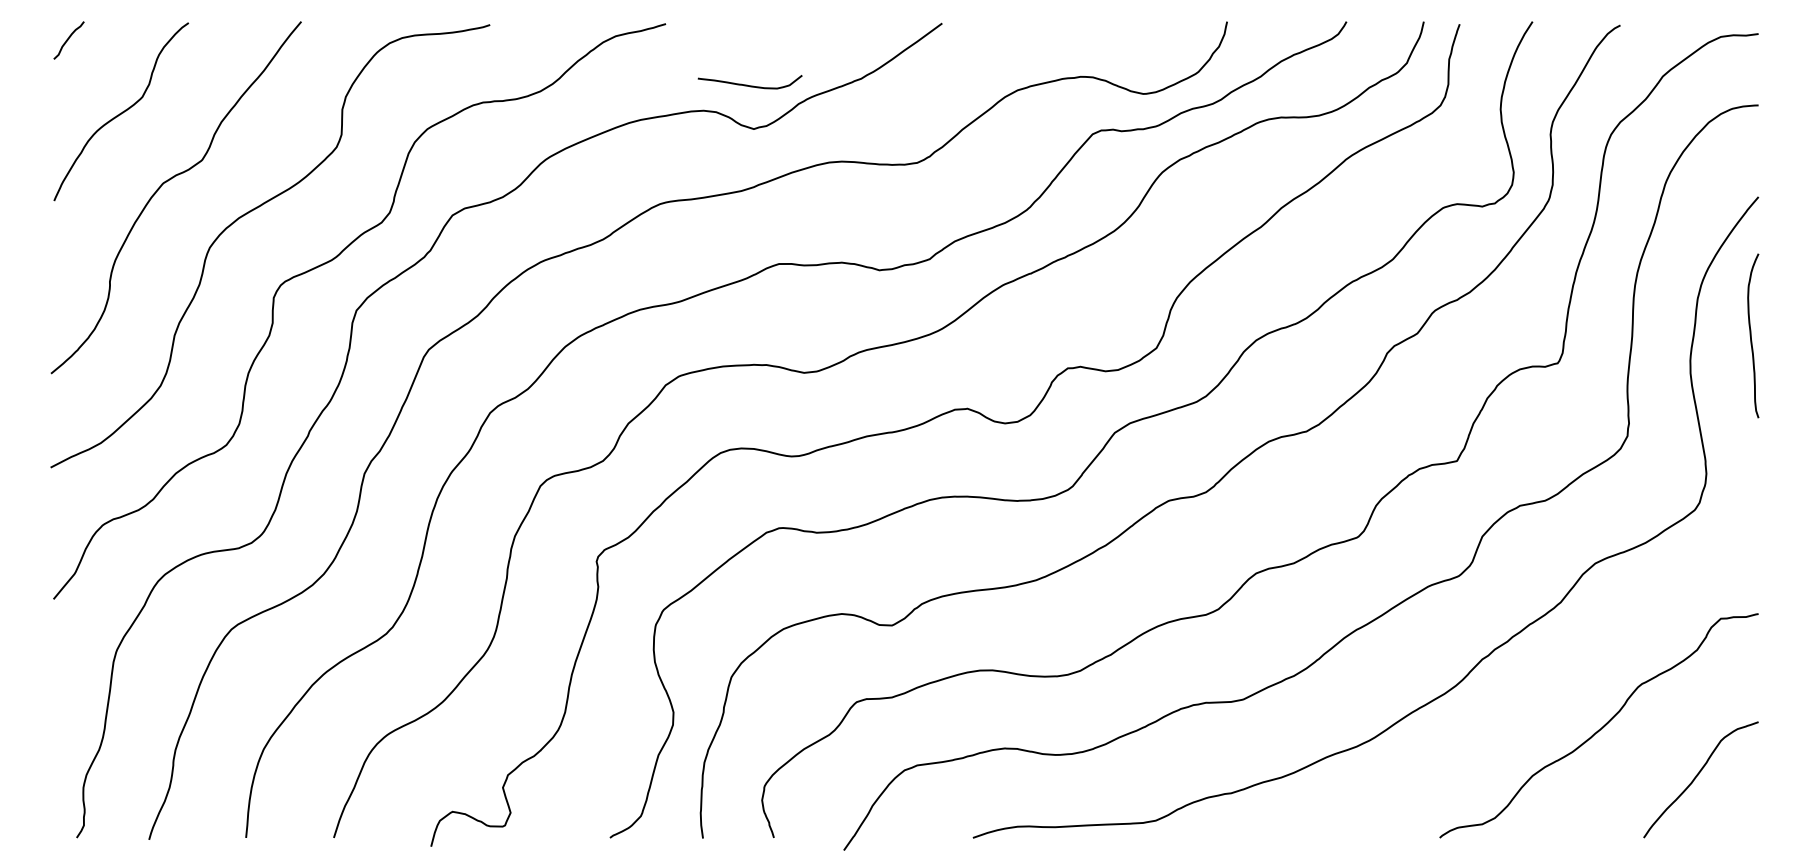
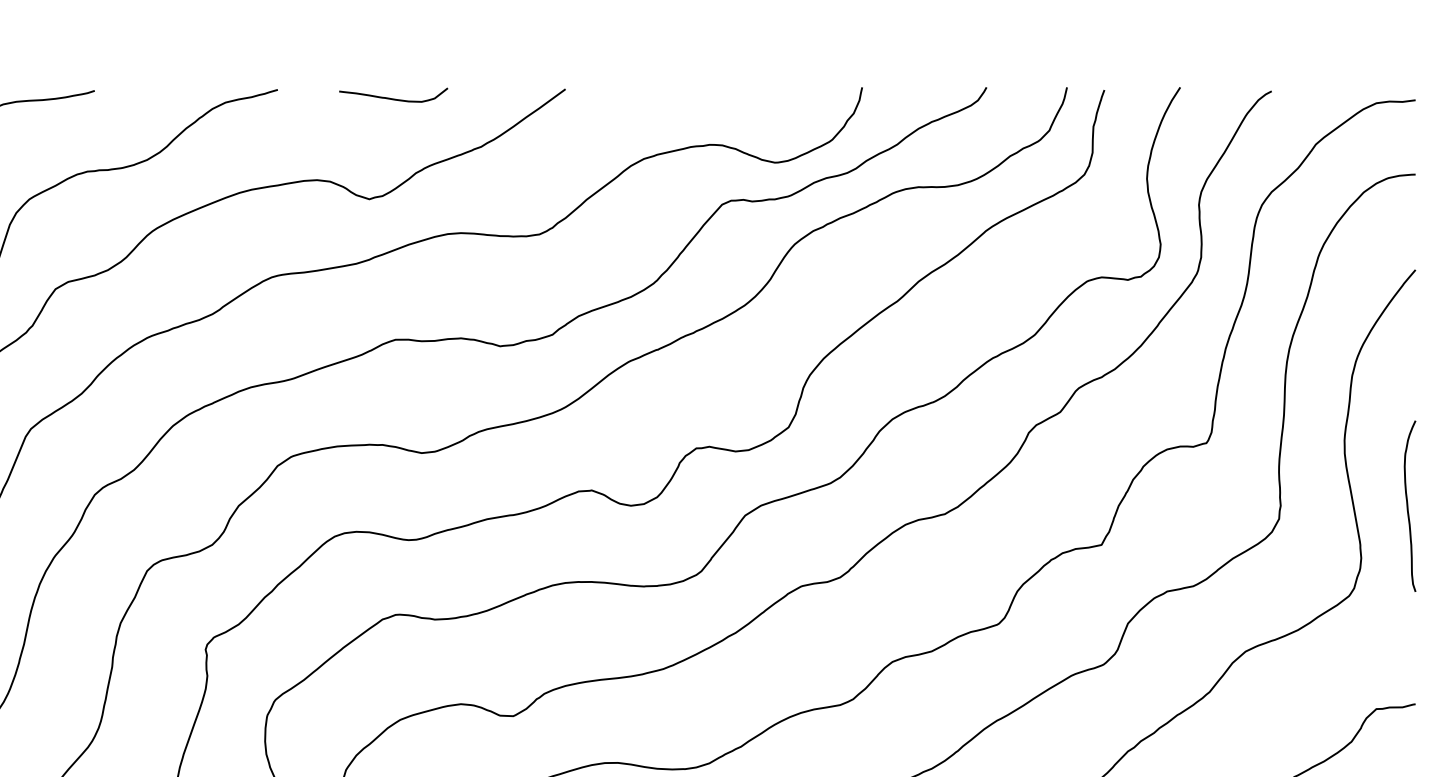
curve: (747, 84) -> (390, 97), moved
curve: (1751, 335) -> (1408, 505), moved

